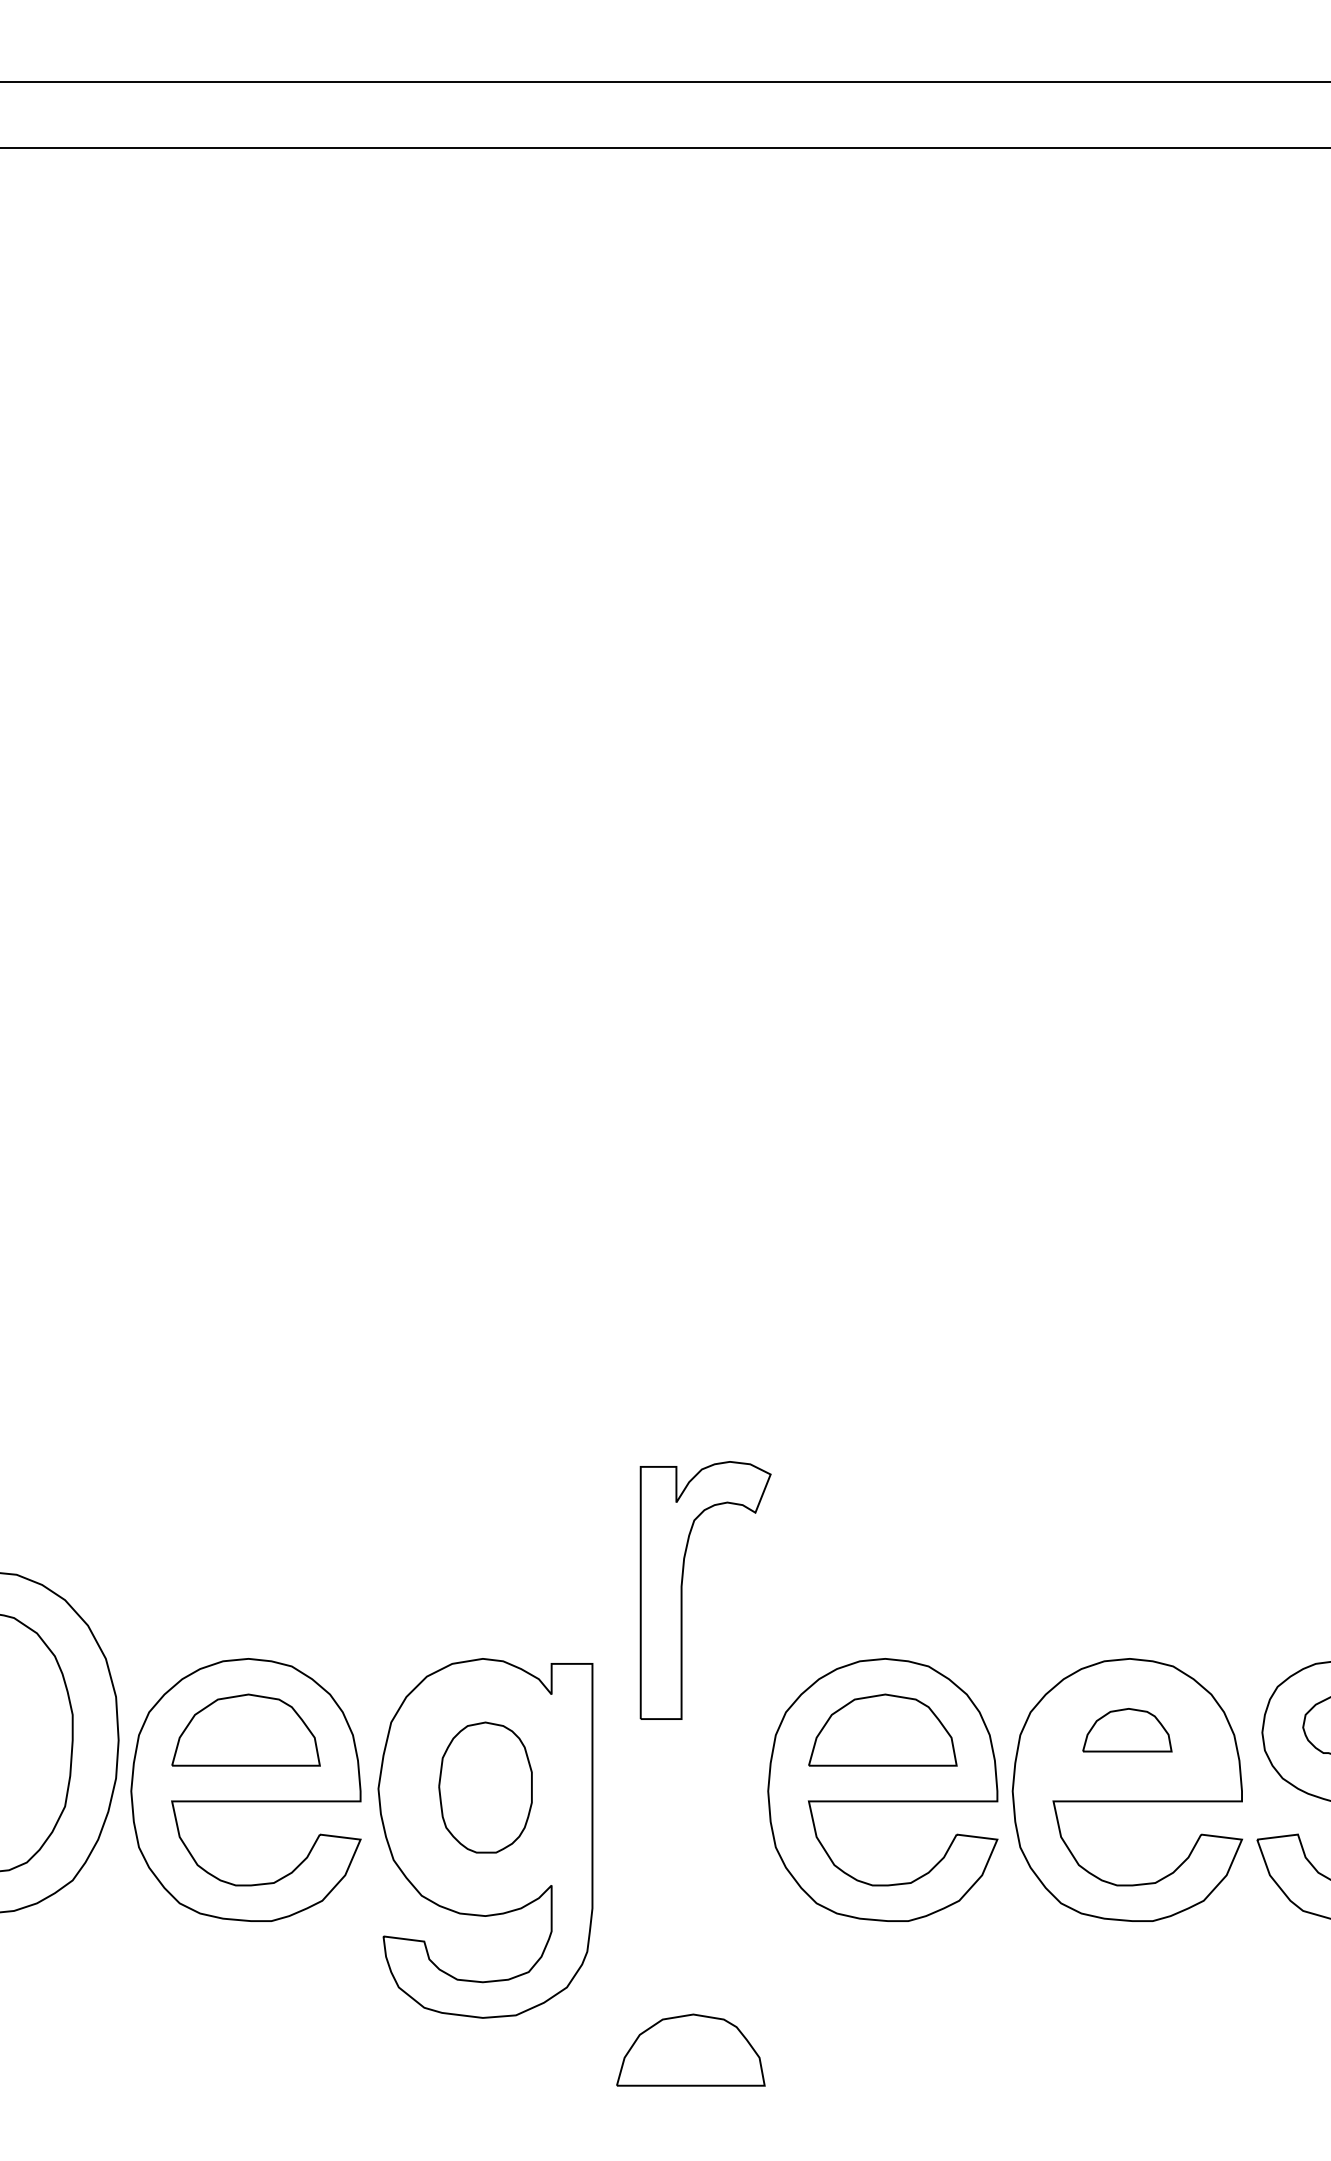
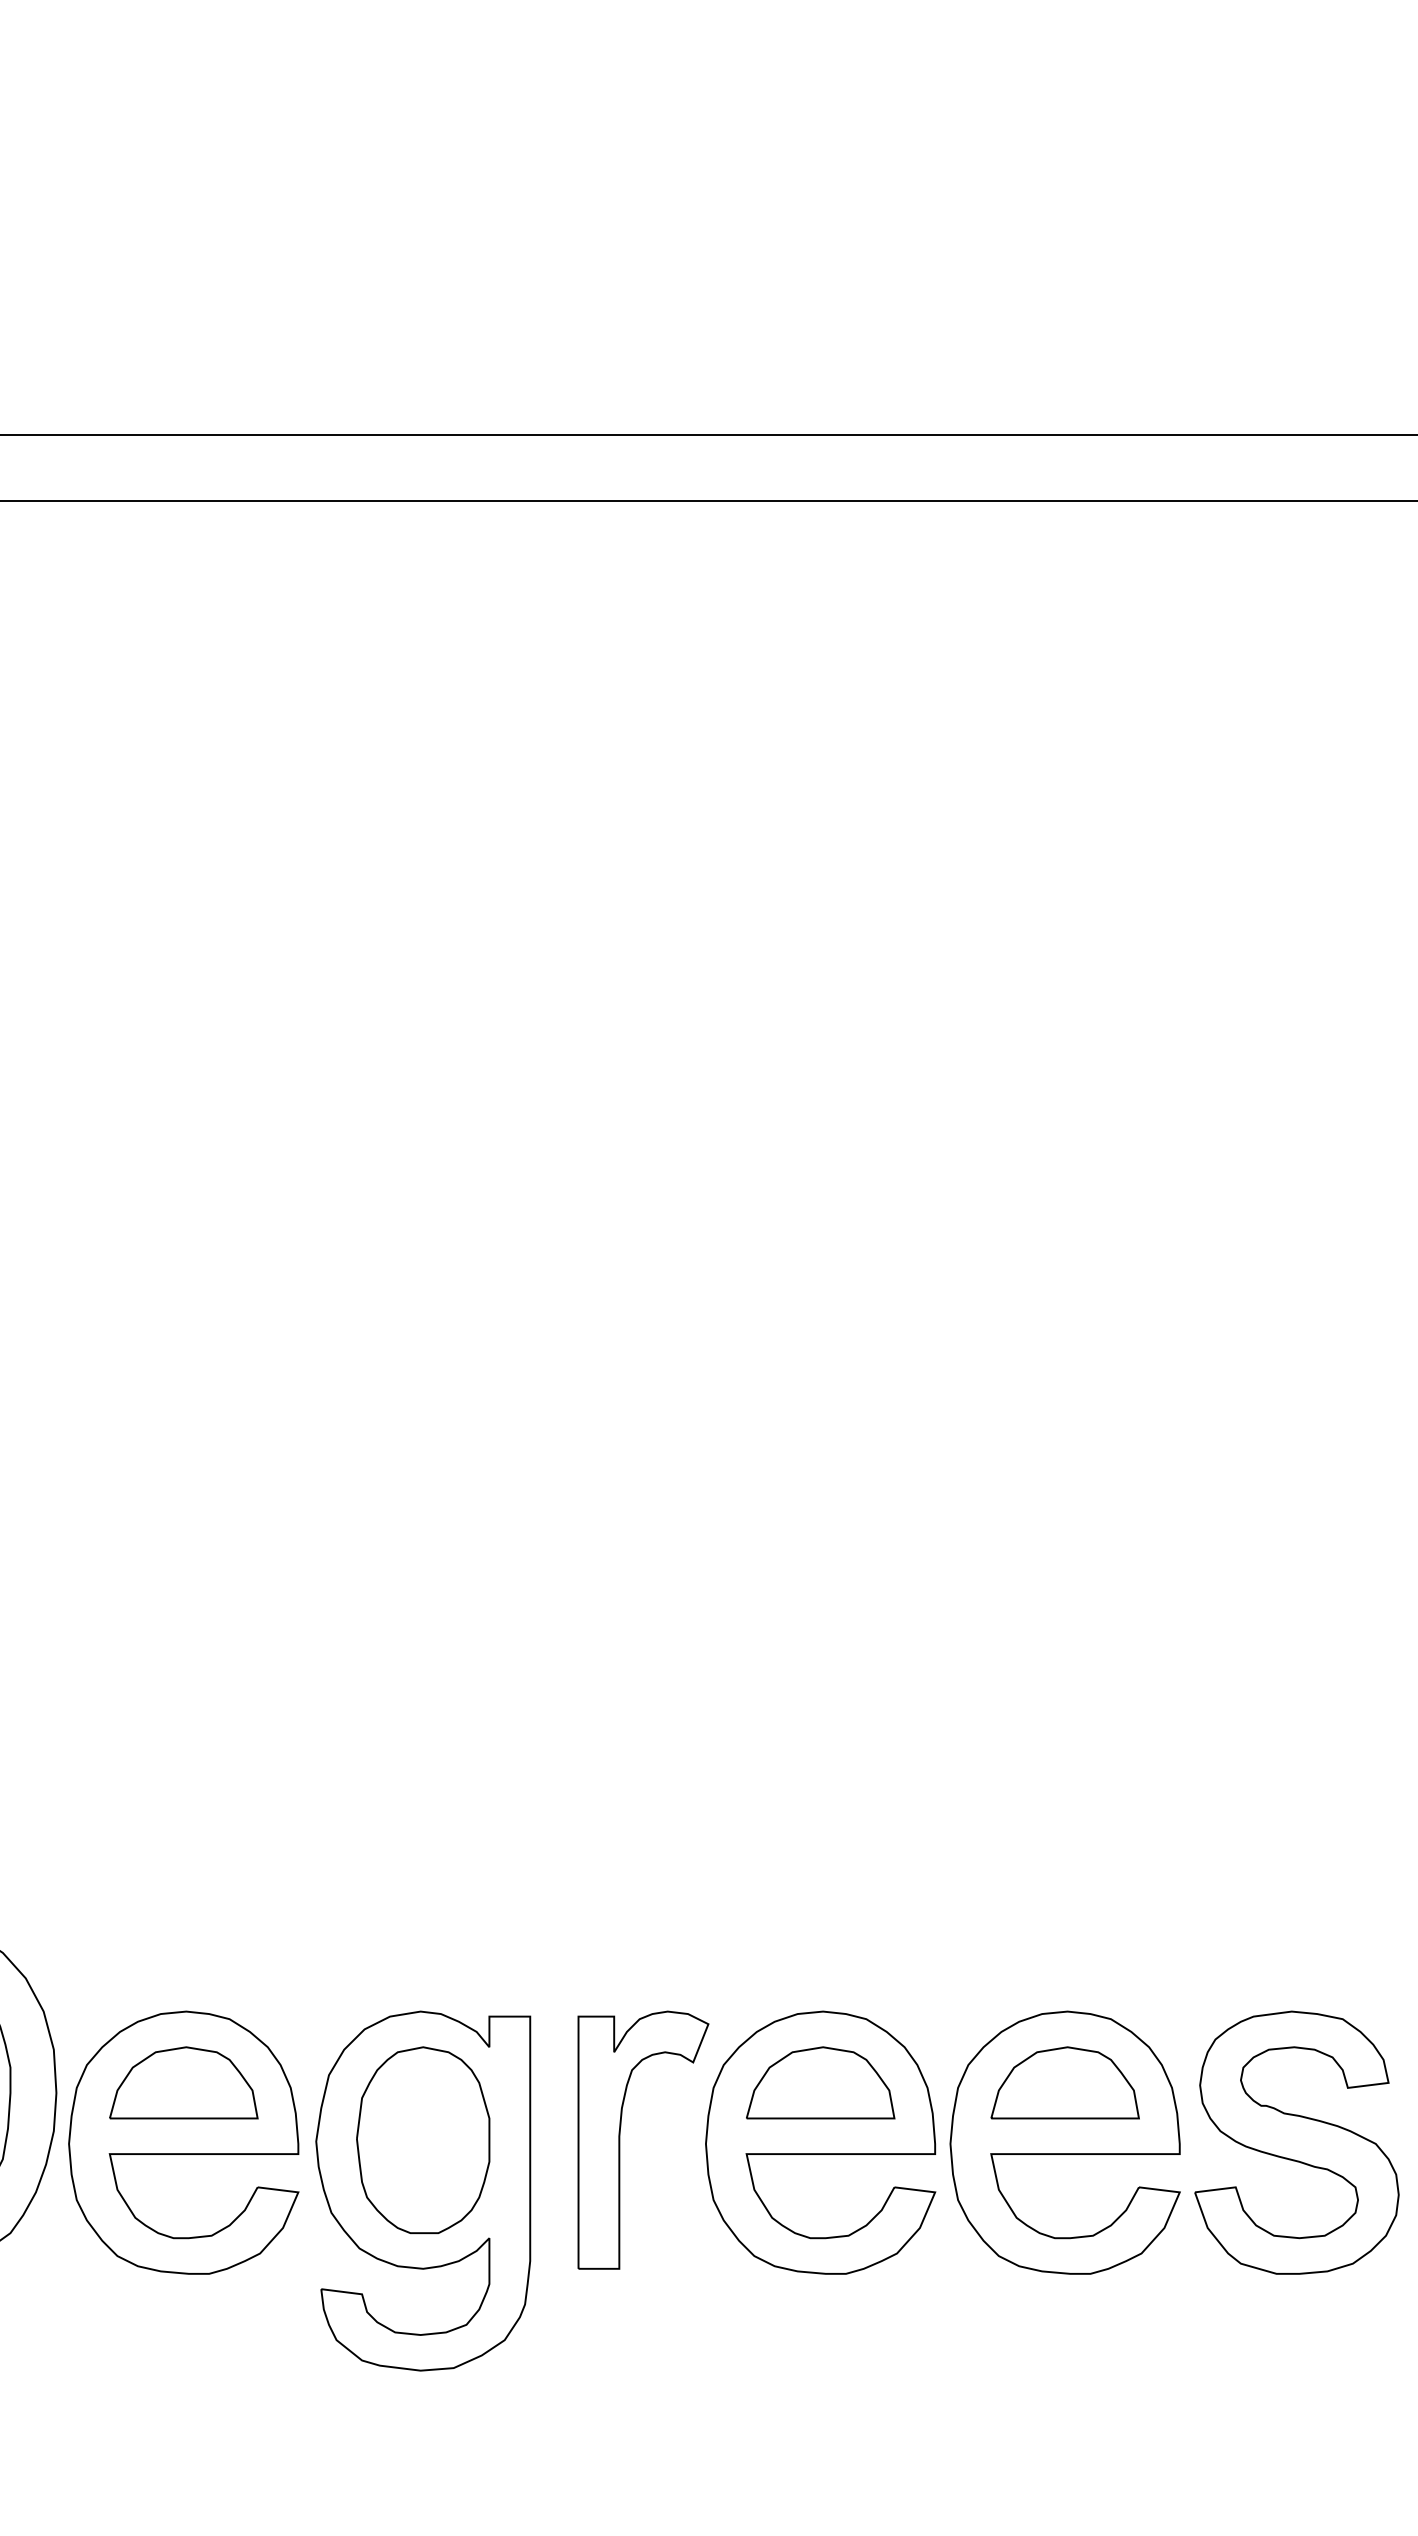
part: (682, 1589) -> (620, 2139), moved
part: (1126, 1729) -> (1064, 2082), size x1.67
part: (485, 1787) -> (423, 2140), size x1.43
part: (690, 2049) -> (628, 2402), removed

